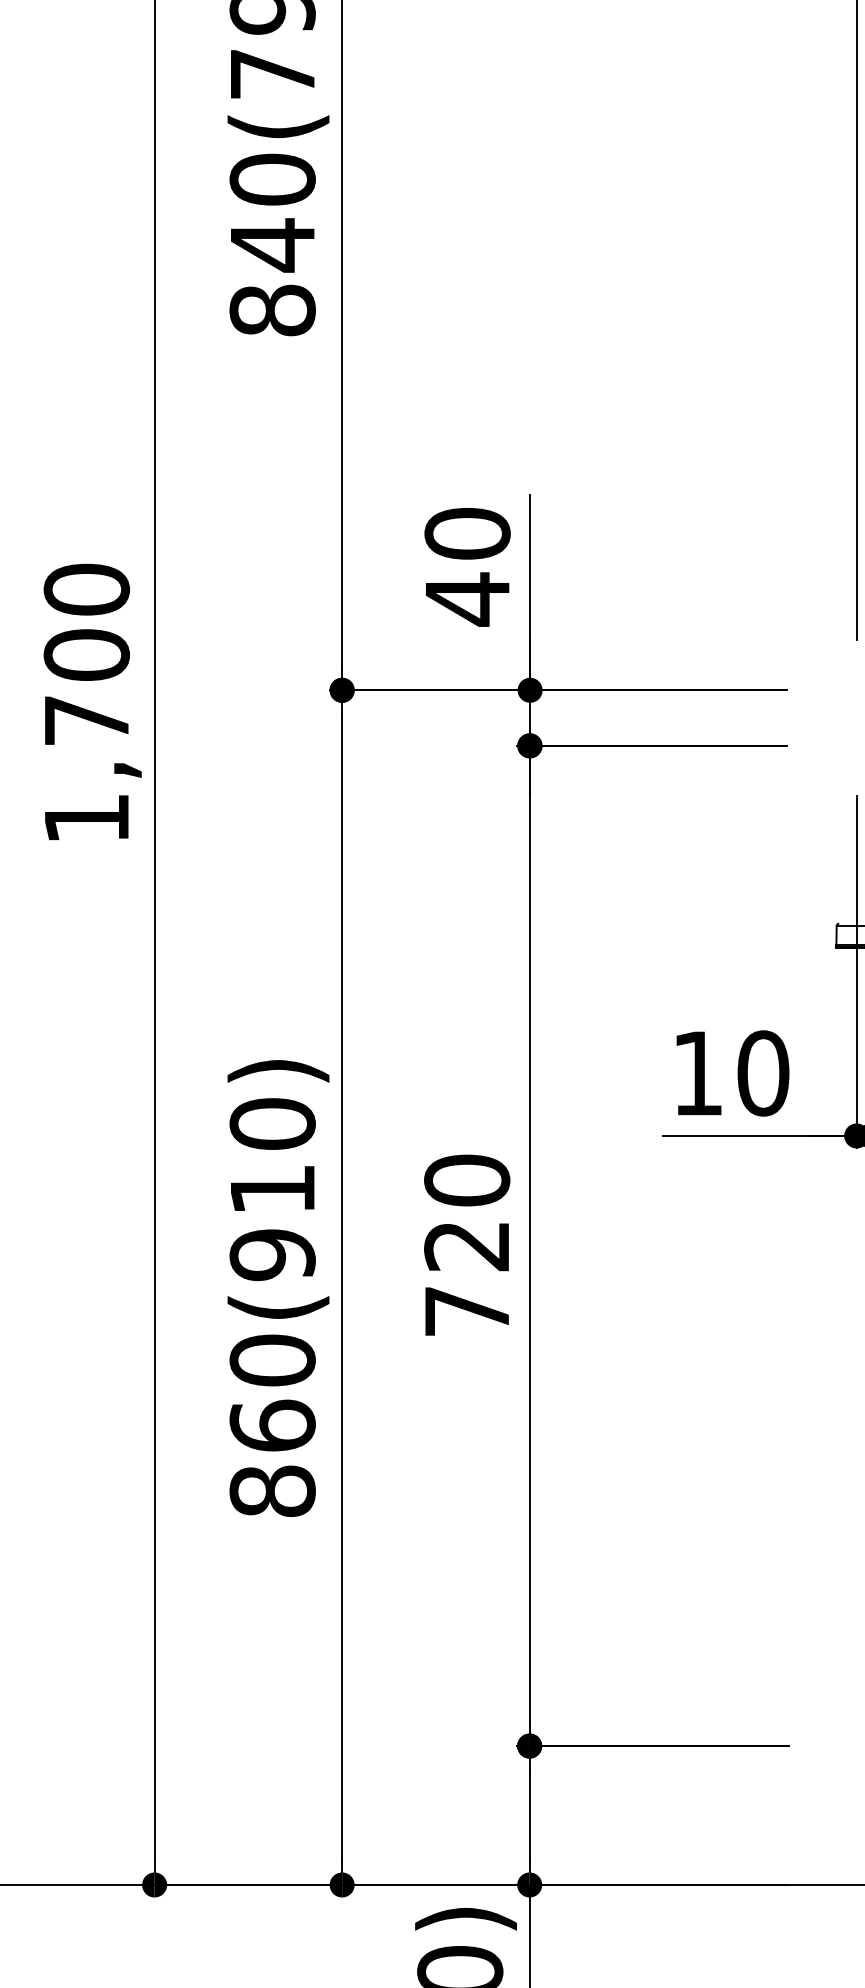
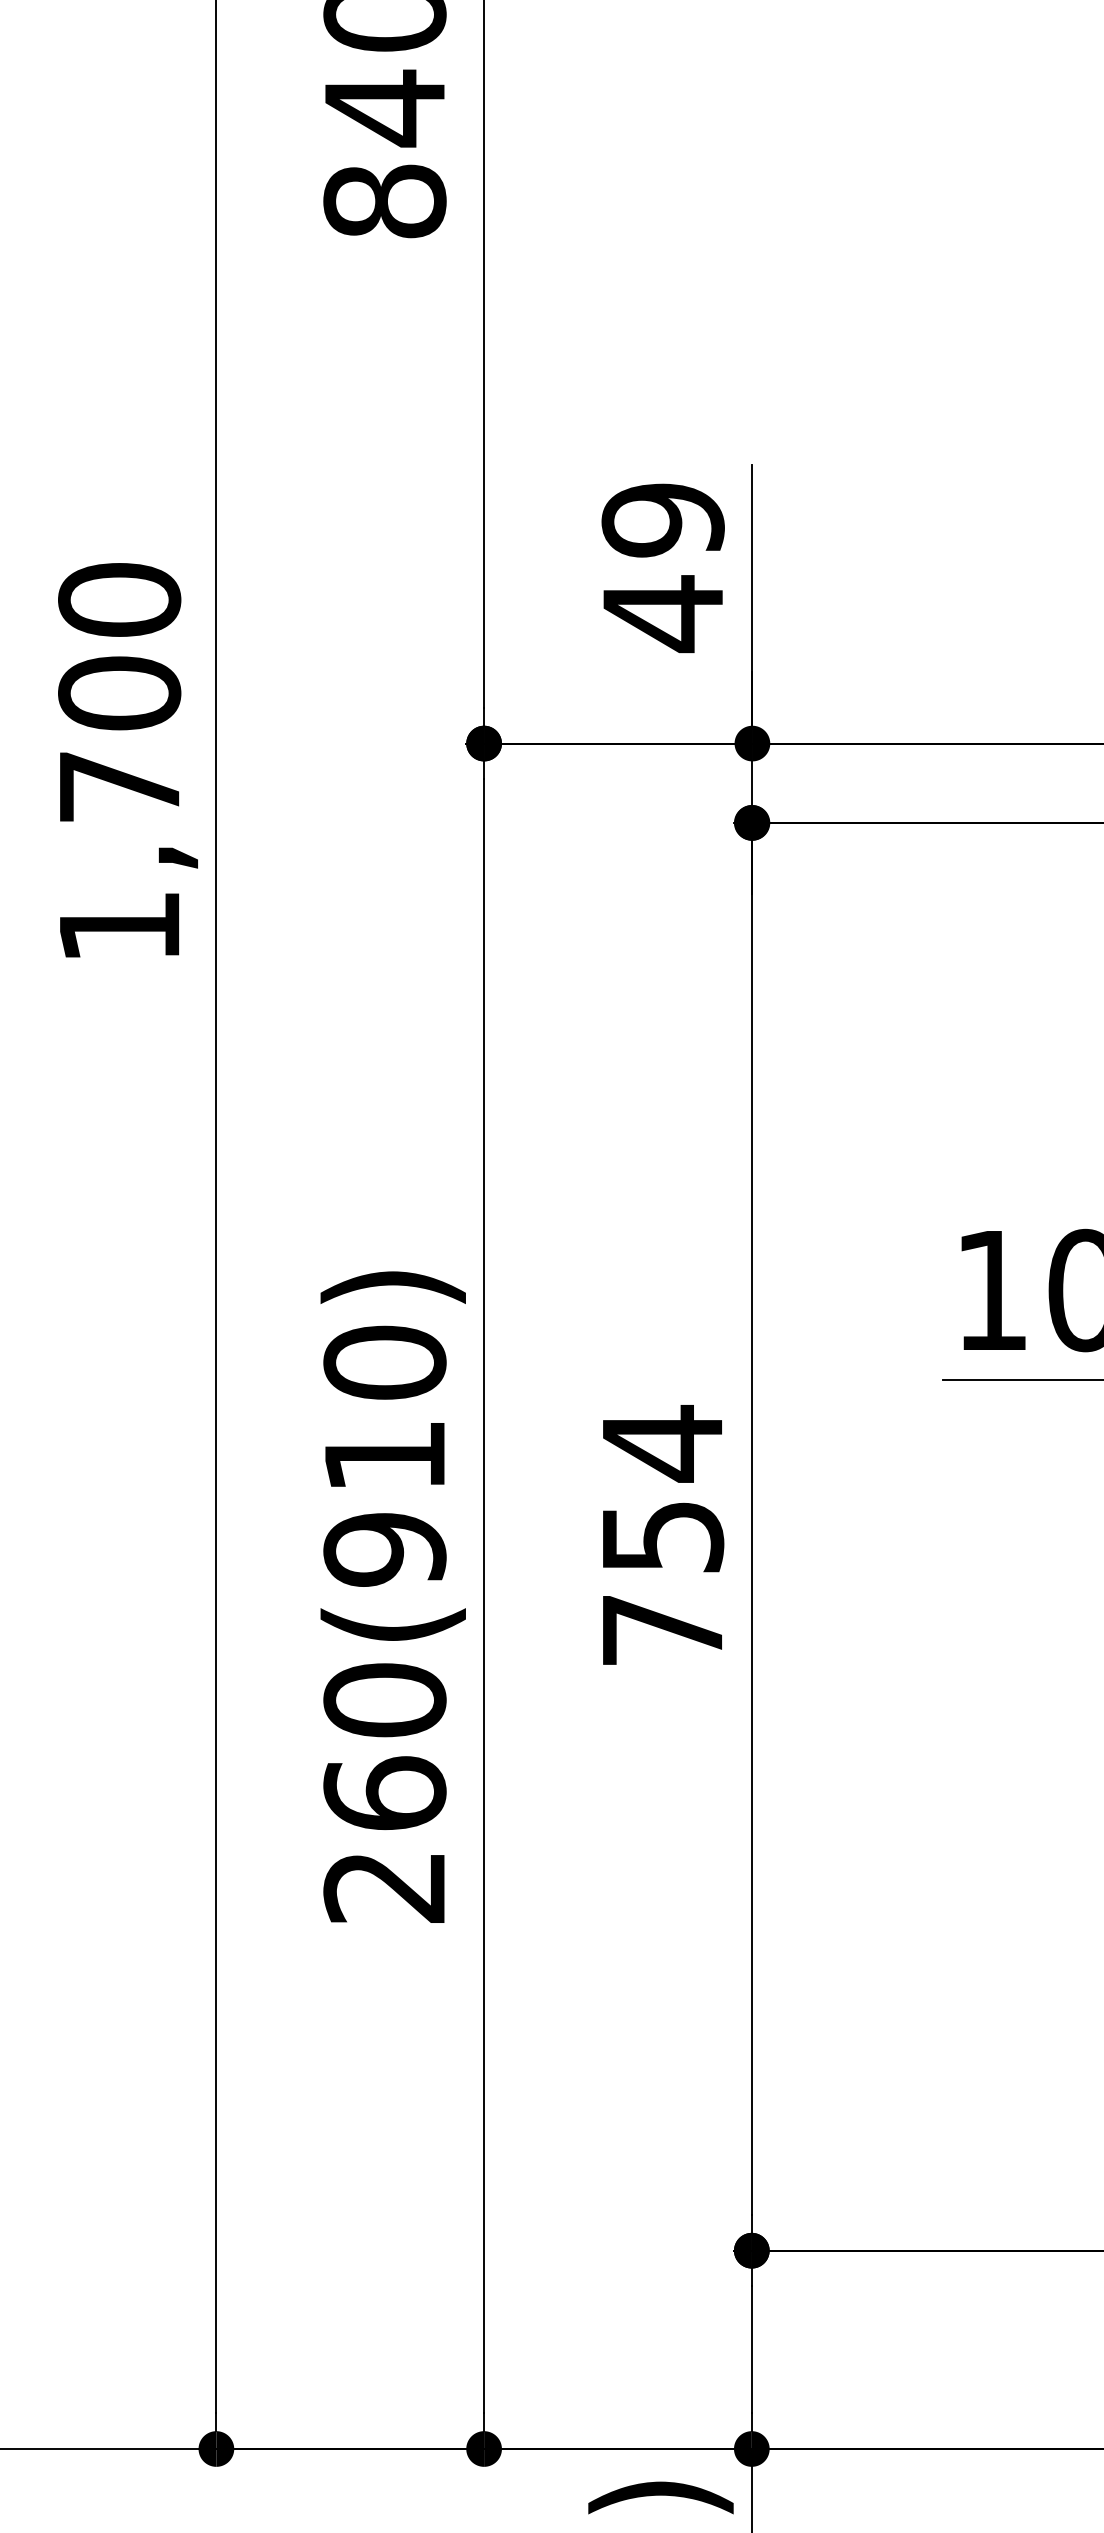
text: (467, 533) -> (663, 519), 40 -> 49
text: (467, 1212) -> (663, 1489), 720 -> 754
text: (272, 1490) -> (384, 1885), 860(910) -> 260(910)

